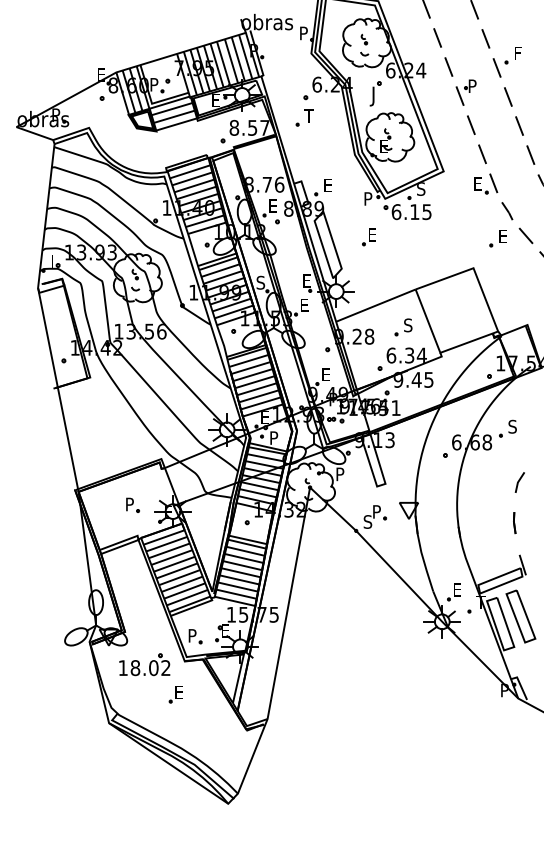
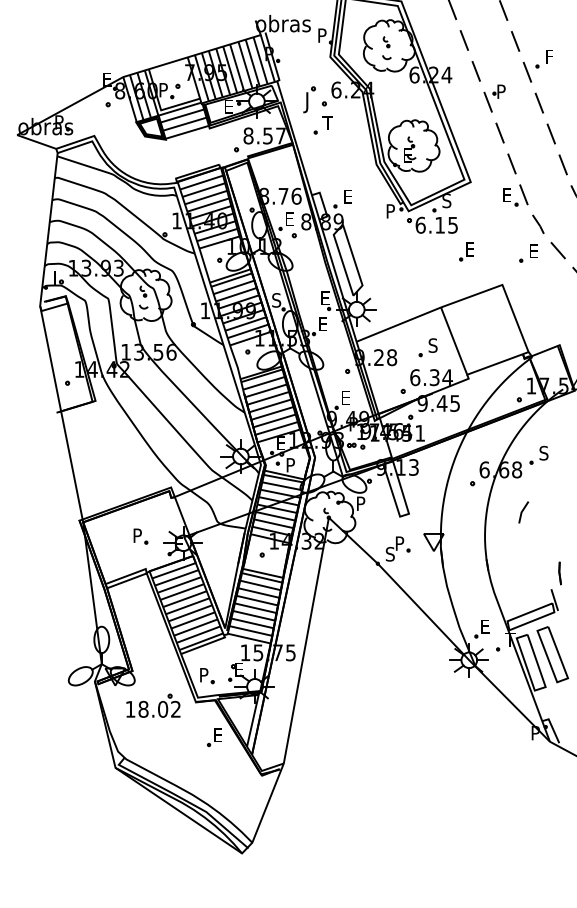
part: (375, 93) -> (309, 99), moved
part: (369, 236) -> (466, 251), moved
line: (519, 481) -> (523, 511), moved
line: (514, 523) -> (559, 573), moved
part: (175, 694) -> (214, 737), moved

